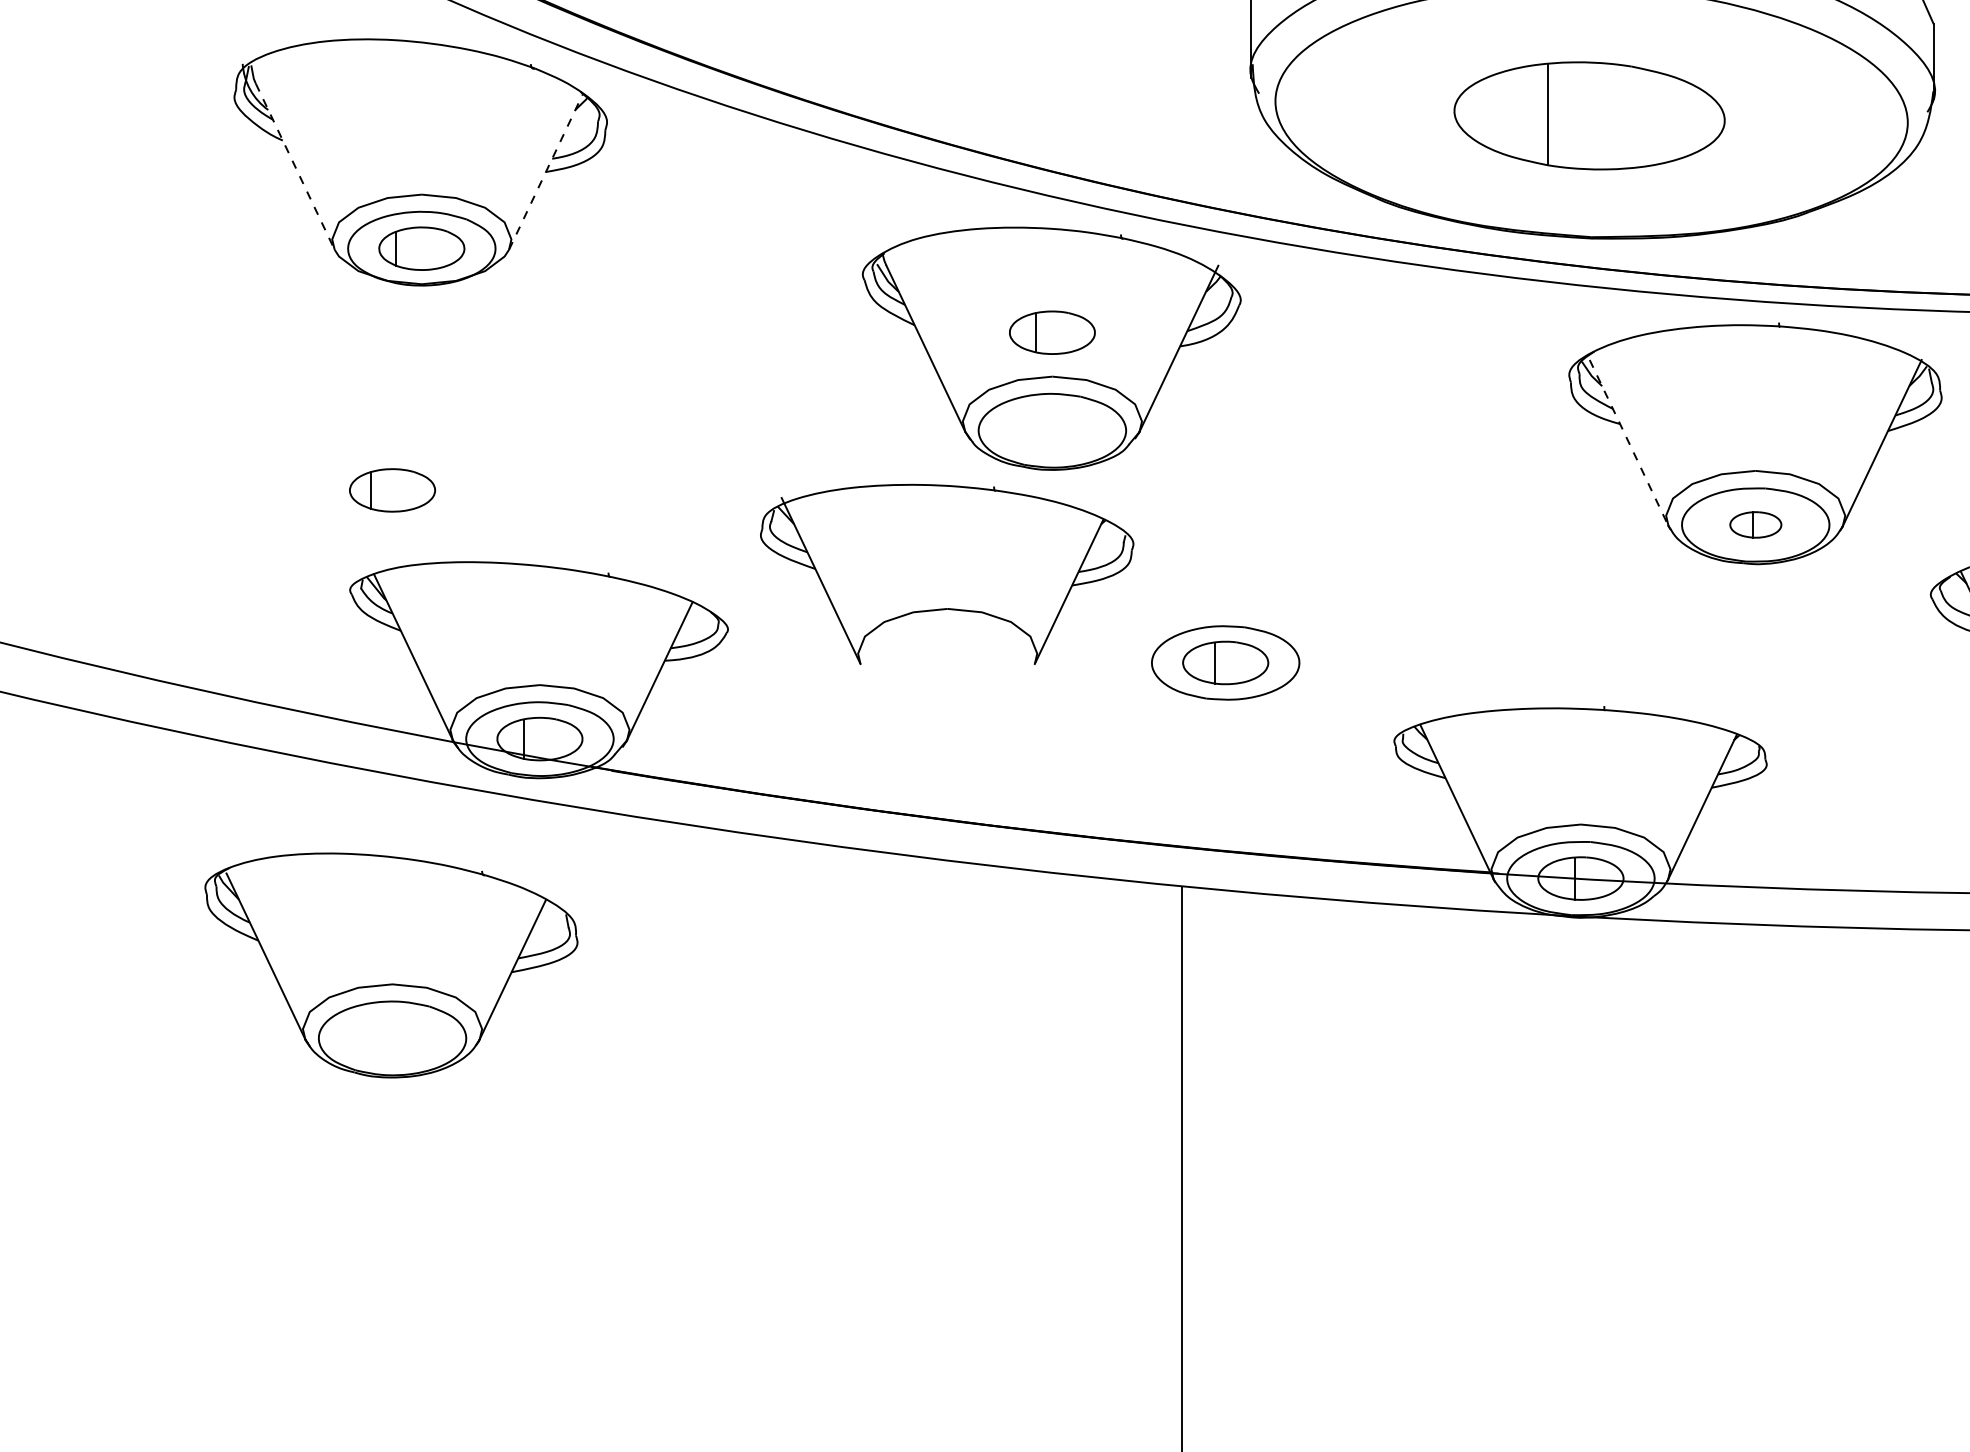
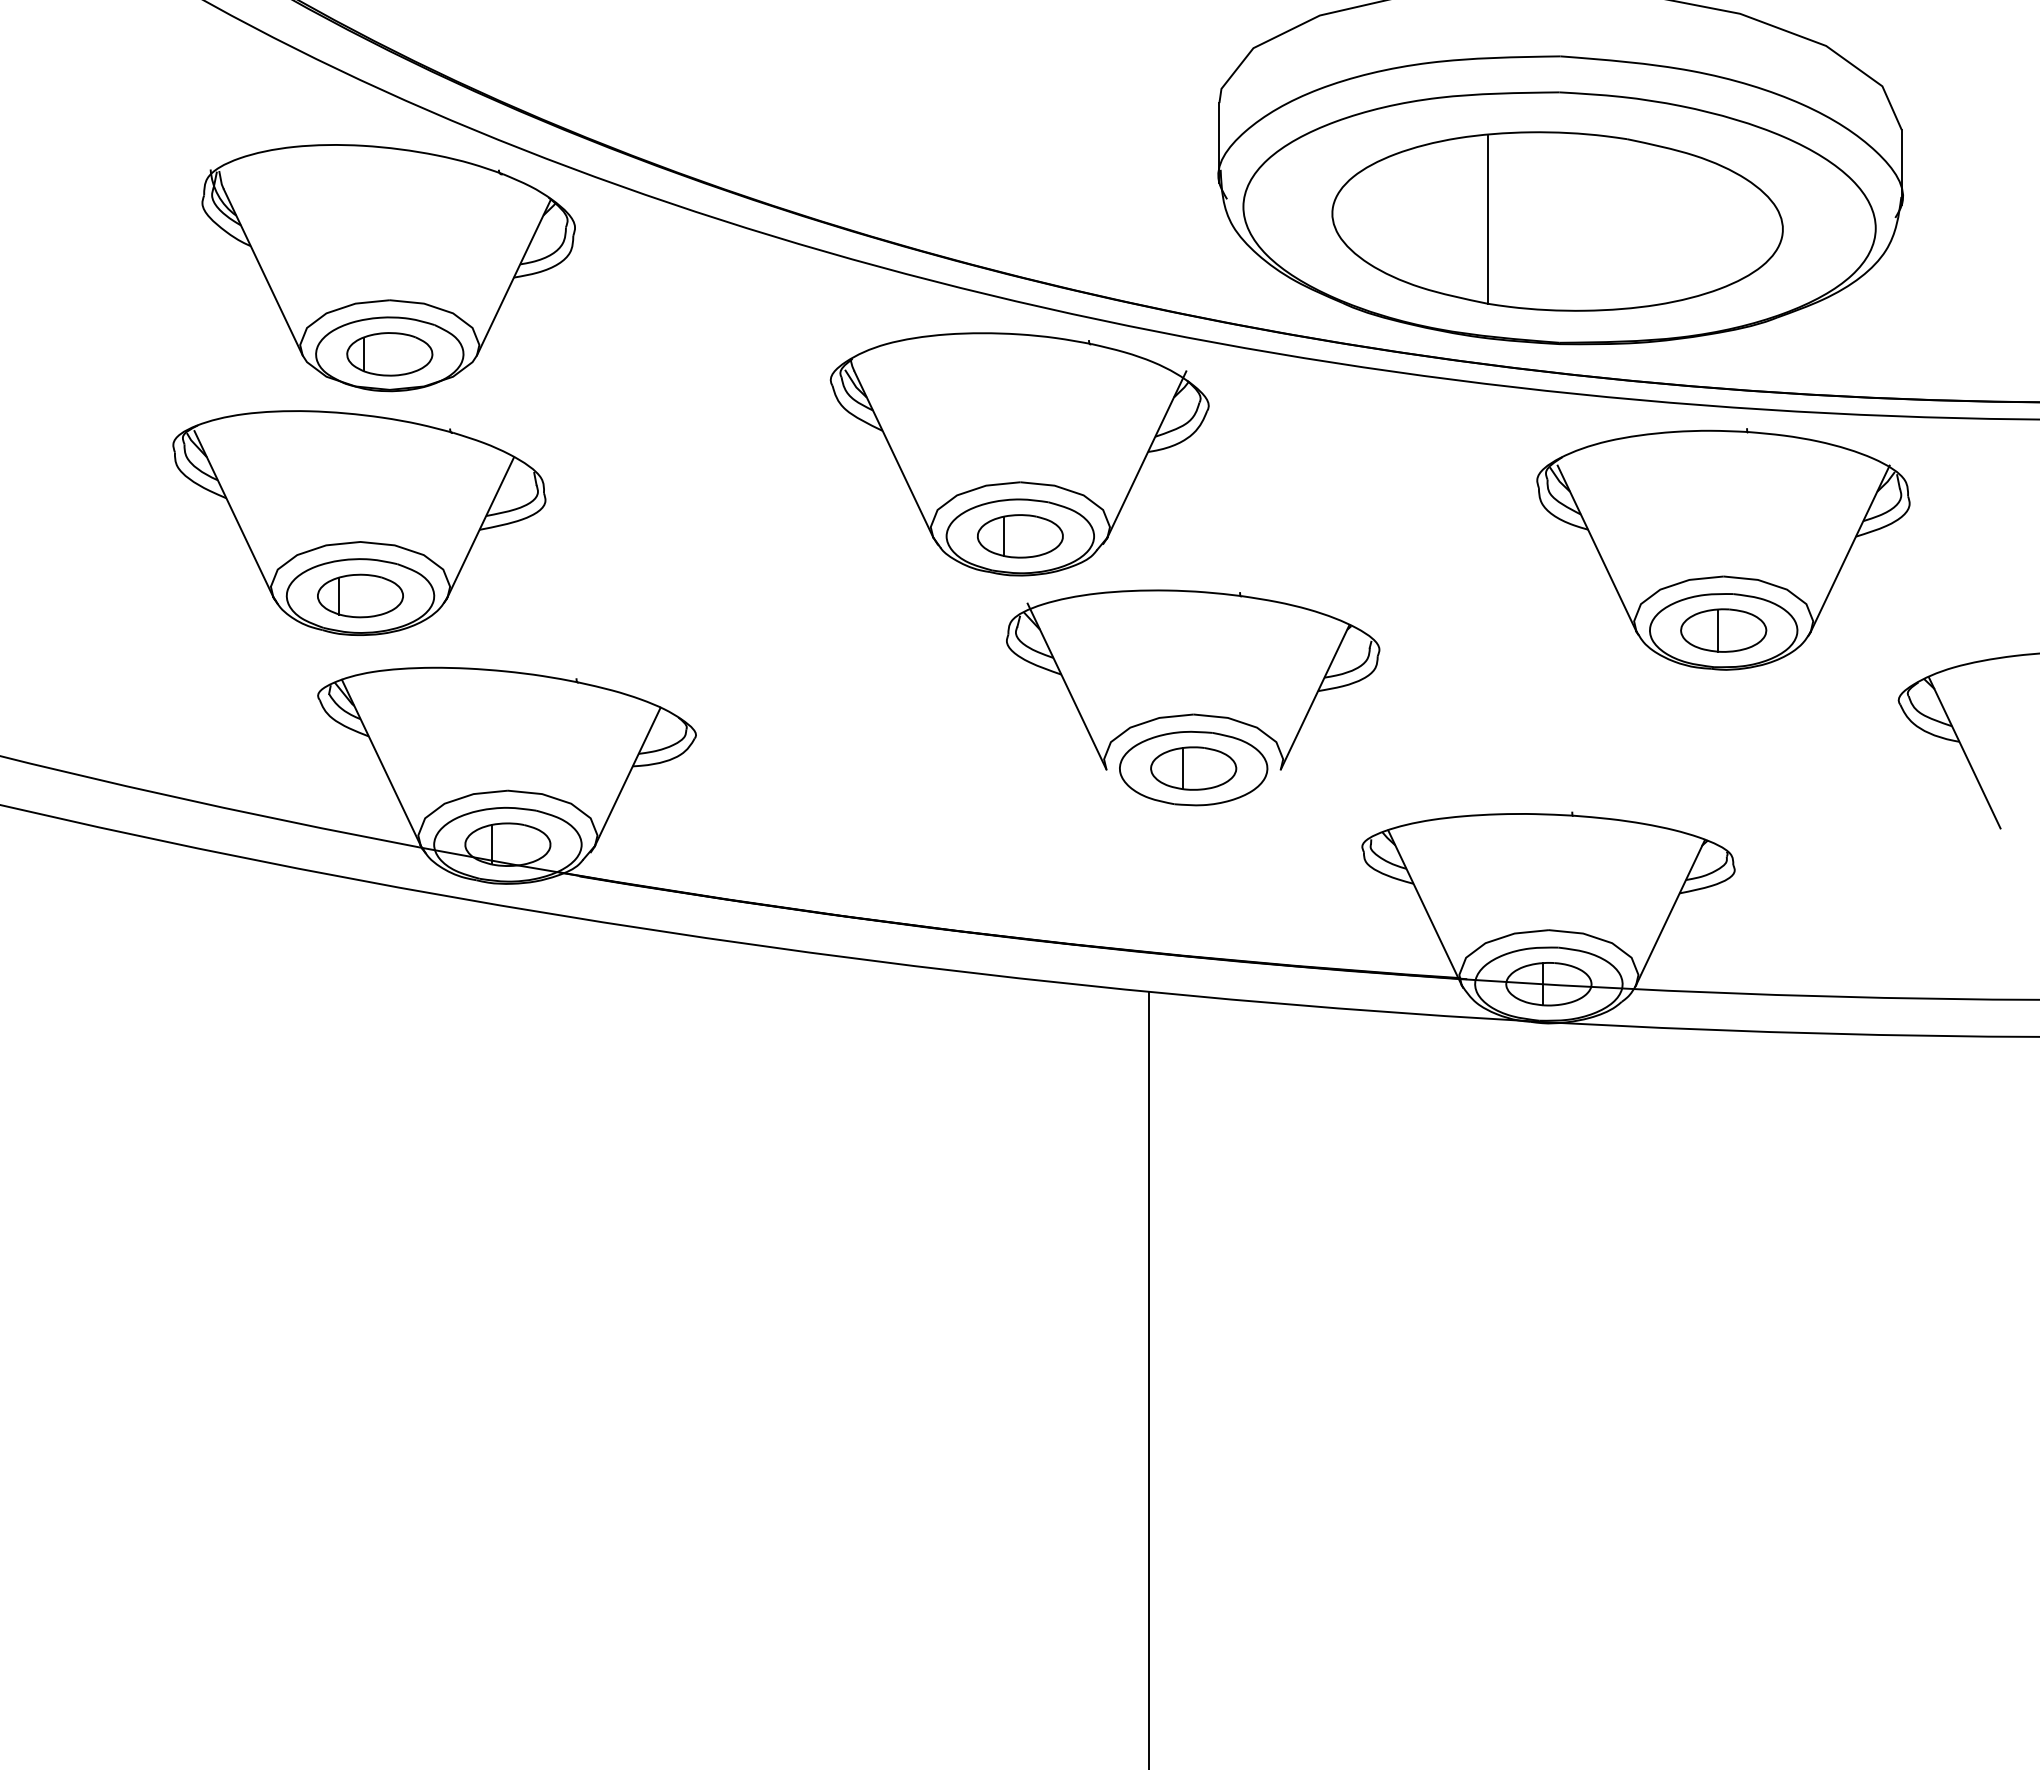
part: (1589, 115) -> (1557, 221), size x1.67
line: (295, 166) -> (263, 272), dashed -> solid
line: (545, 171) -> (513, 277), dashed -> solid
part: (1052, 332) -> (1020, 536), moved
line: (1629, 442) -> (1597, 548), dashed -> solid
part: (1755, 524) -> (1723, 630), size x1.67
part: (947, 573) -> (1193, 679), moved
part: (391, 964) -> (359, 522), moved

